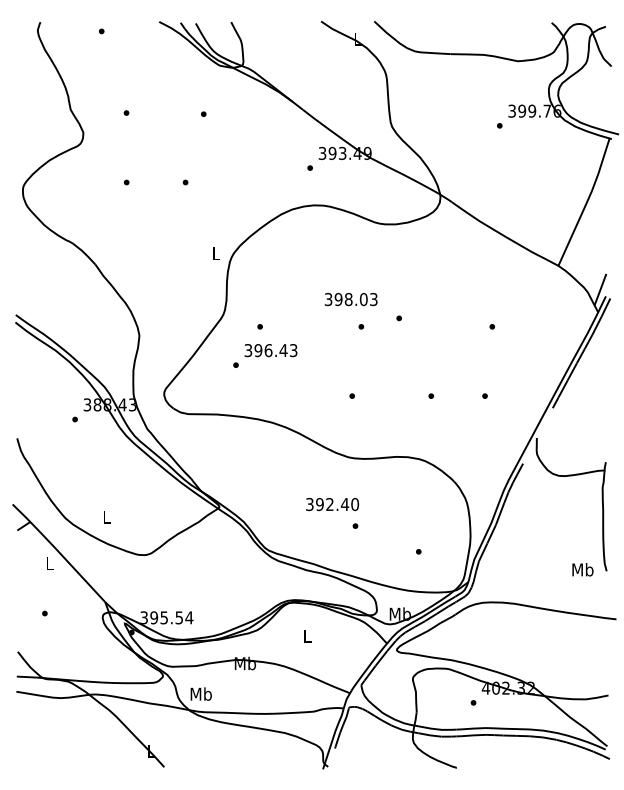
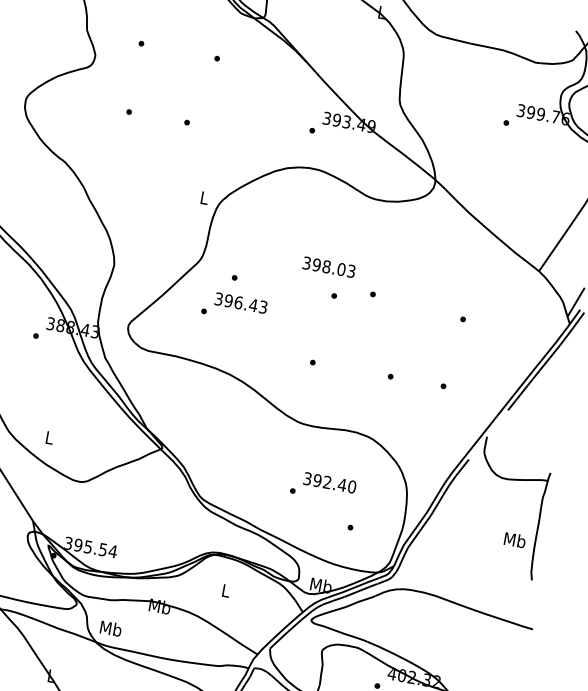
text: (332, 504) -> (329, 482), moved
text: (582, 569) -> (514, 539), moved

